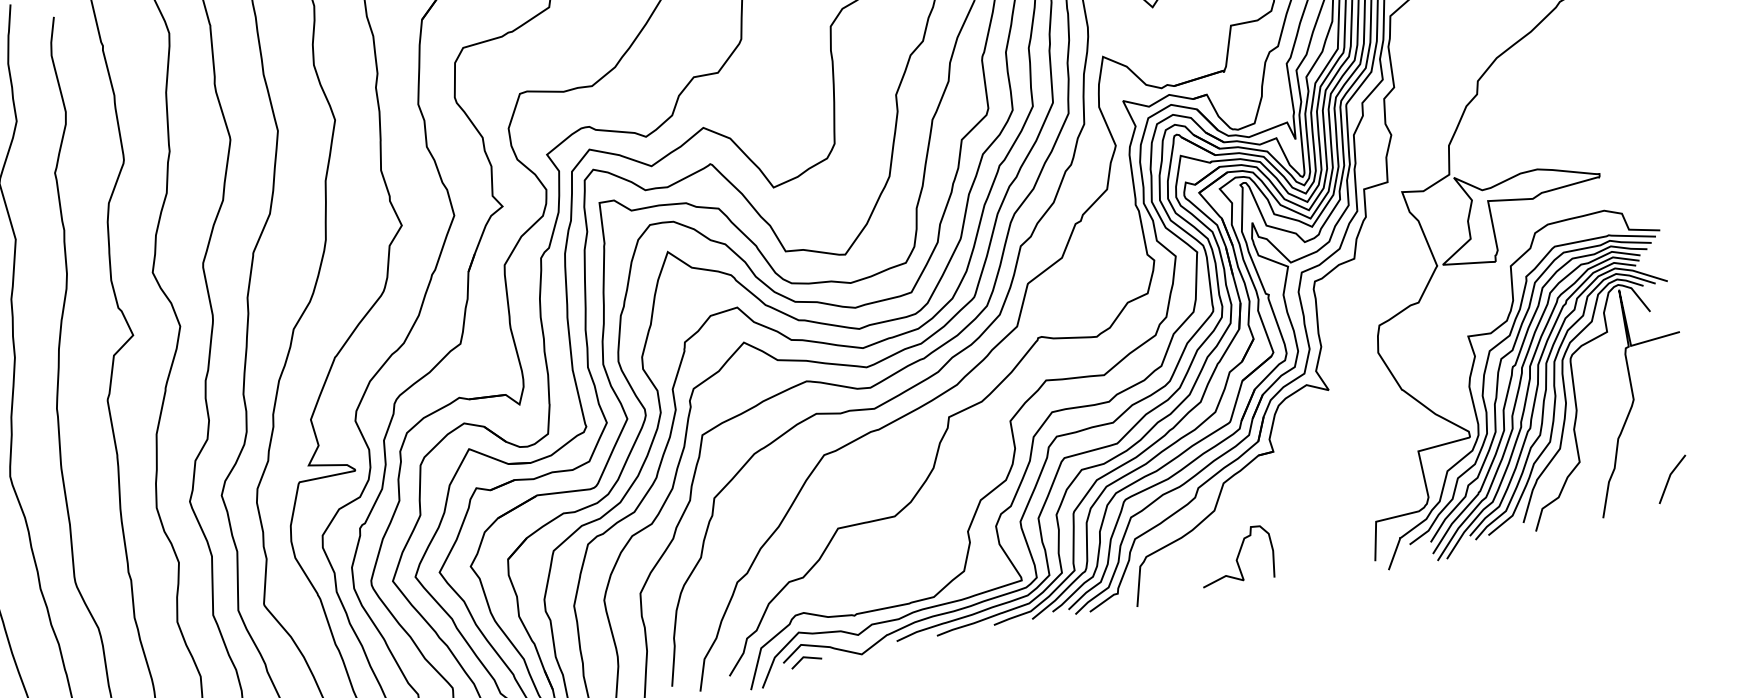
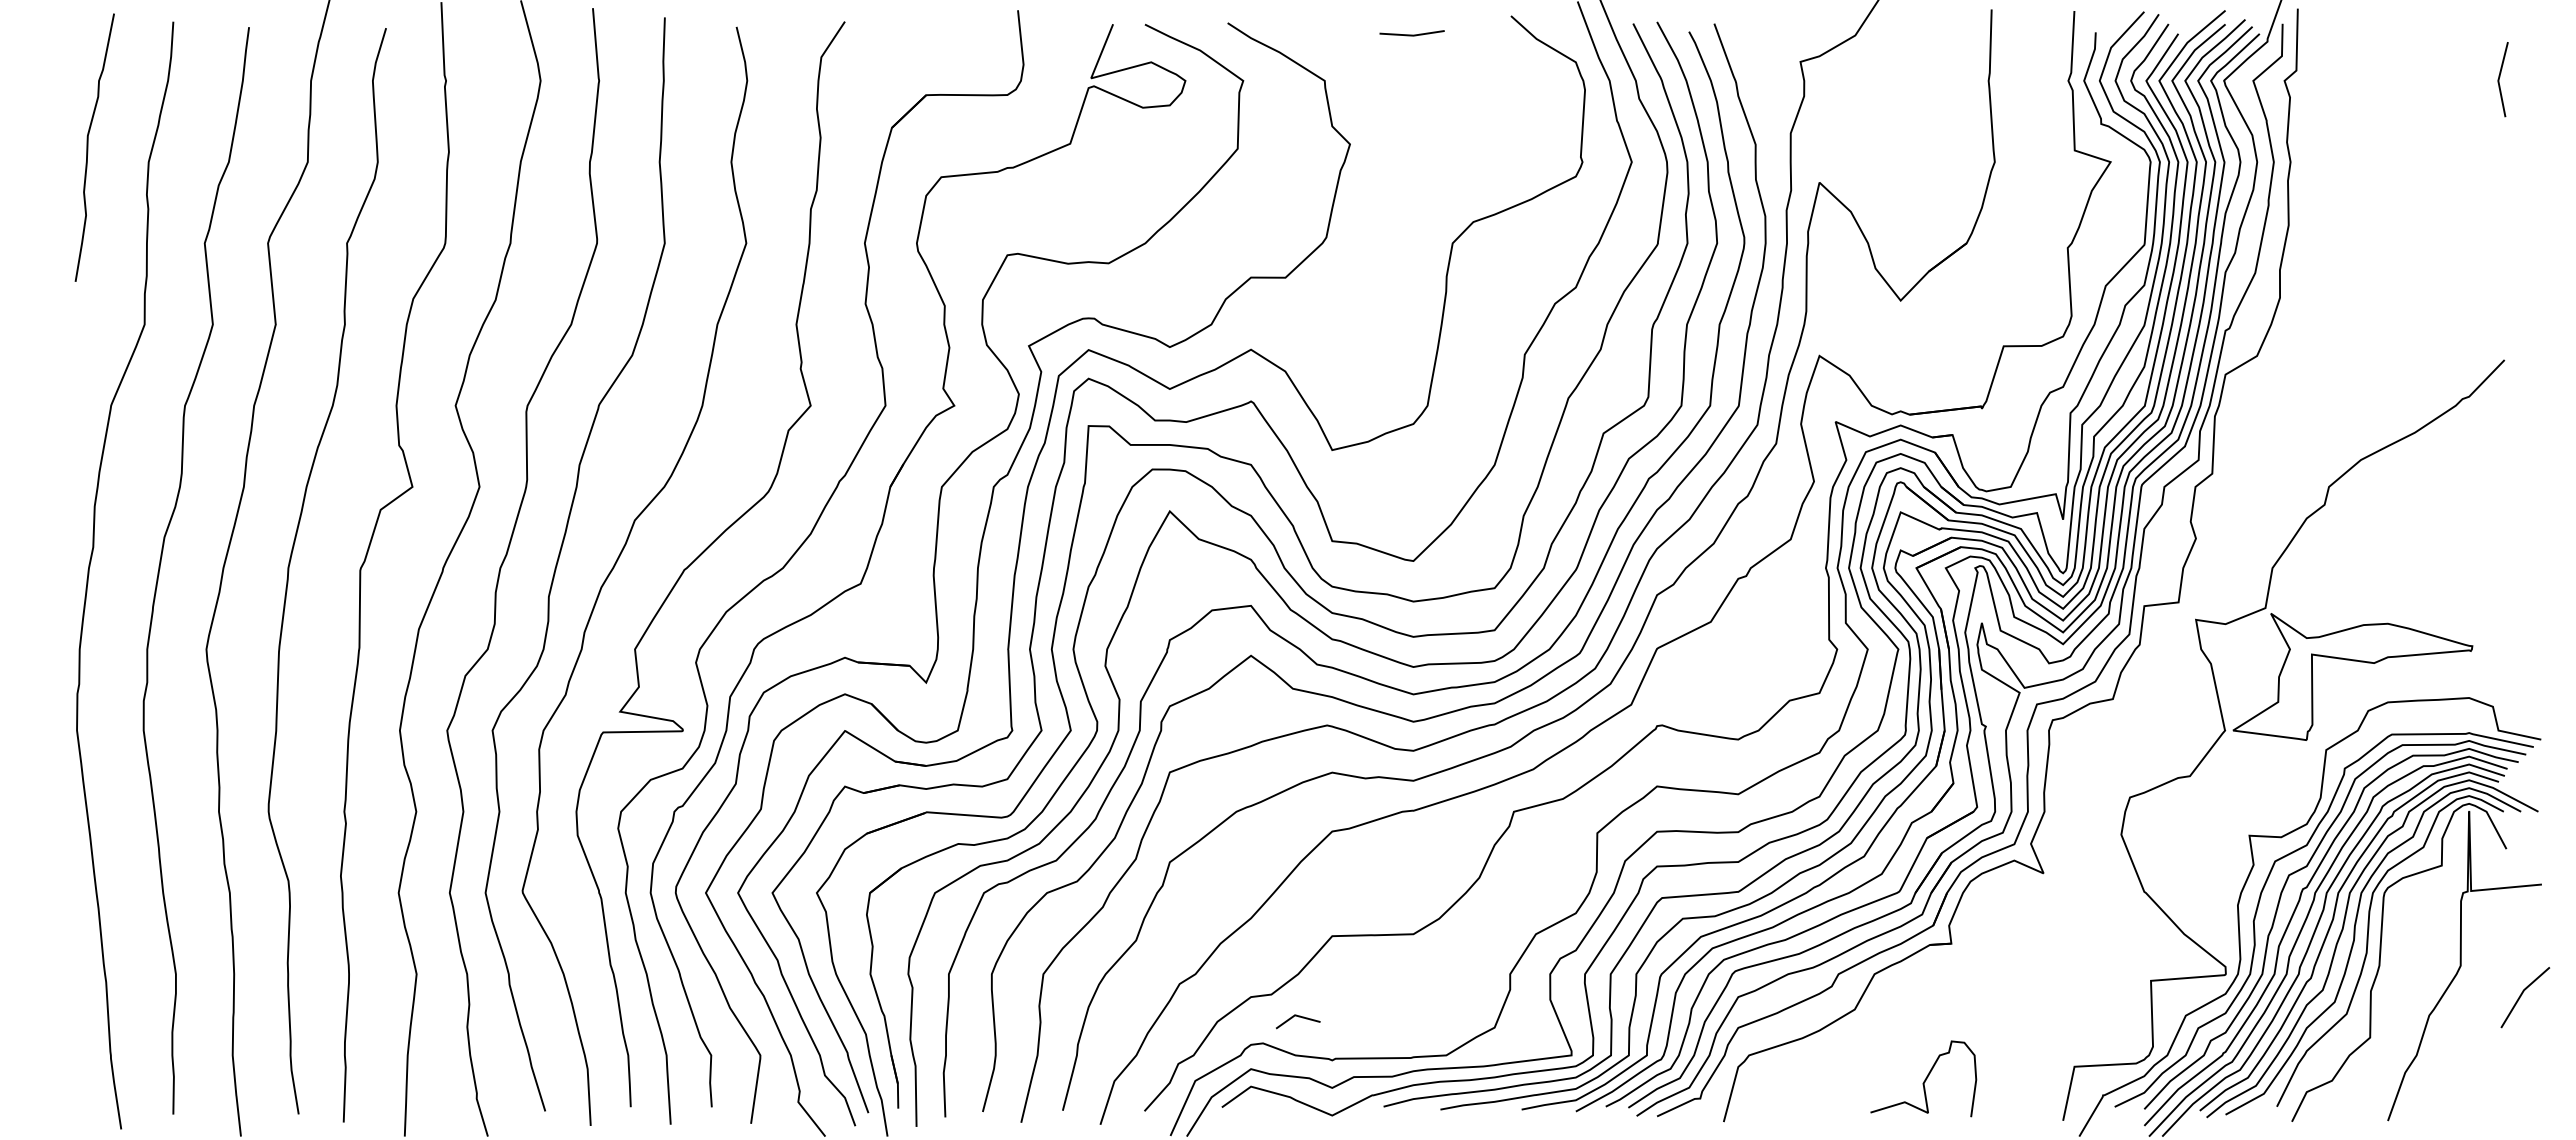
line: (1669, 479) -> (2521, 996), moved
curve: (1236, 557) -> (1924, 1079), moved
line: (806, 658) -> (1298, 1017), moved

